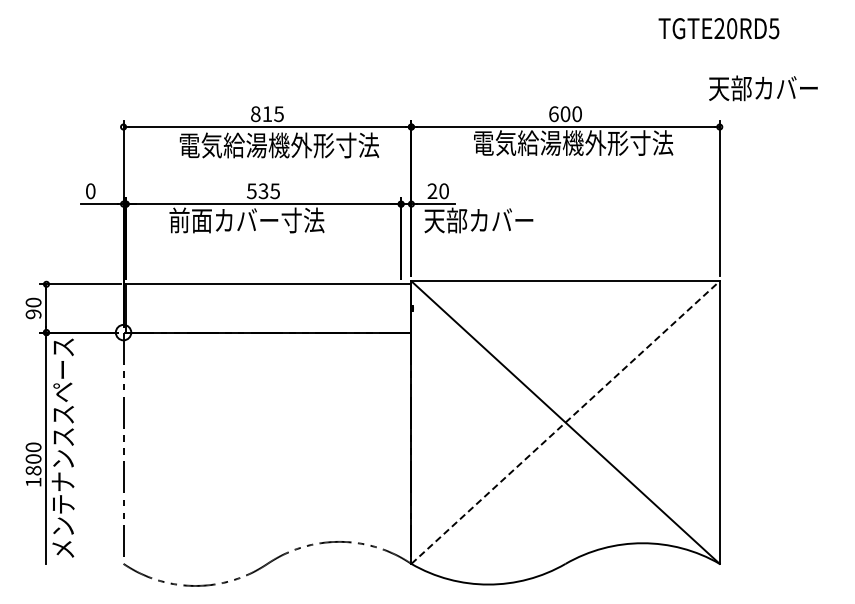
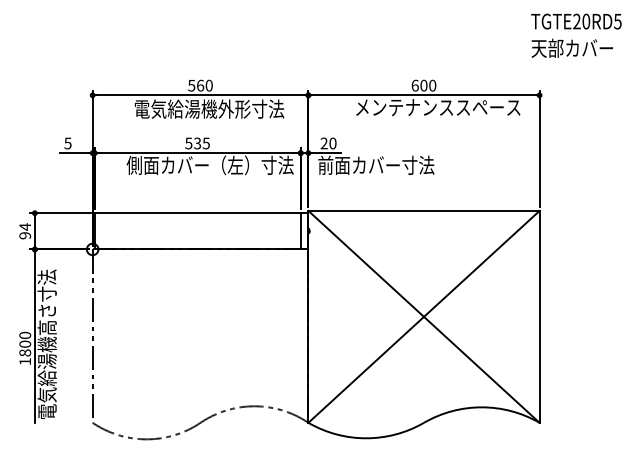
text: (718, 28) -> (576, 21), moved
text: (763, 88) -> (572, 48), moved
text: (266, 114) -> (199, 85), 815 -> 560
text: (584, 142) -> (438, 106), 電気給湯機外形寸法 -> メンテナンススペース
text: (90, 191) -> (67, 143), 0 -> 5
text: (279, 220) -> (209, 165), 前面カバー寸法 -> 側面カバー（左）寸法
text: (501, 220) -> (375, 165), 天部カバー -> 前面カバー寸法
text: (33, 302) -> (25, 226), 90 -> 94
line: (401, 308) -> (301, 231), added
line: (565, 422) -> (423, 316), dashed -> solid
text: (62, 448) -> (46, 336), メンテナンススペース -> 電気給湯機高さ寸法

